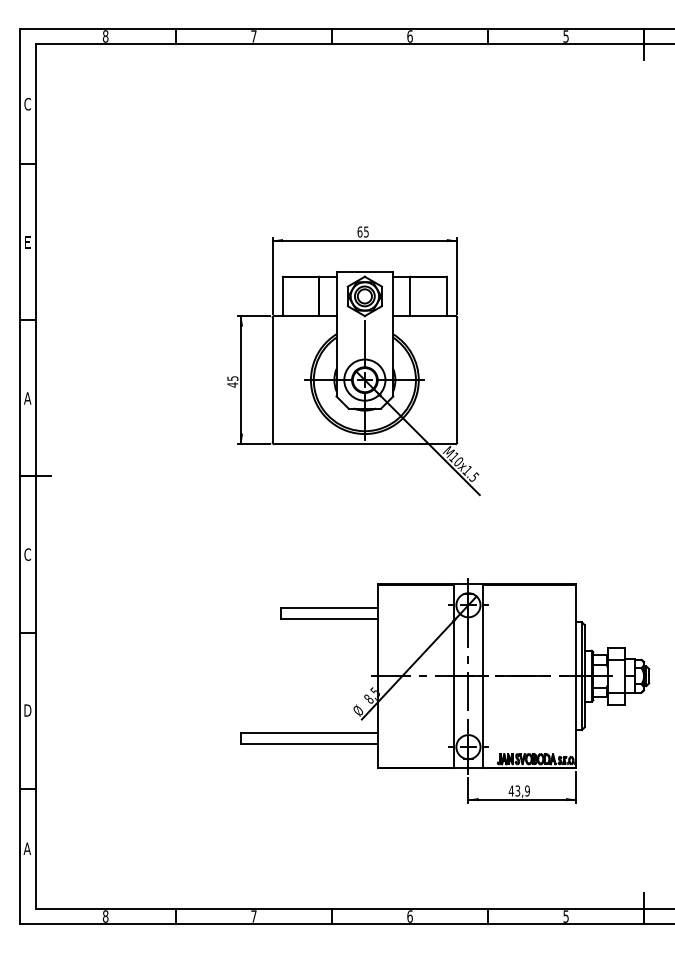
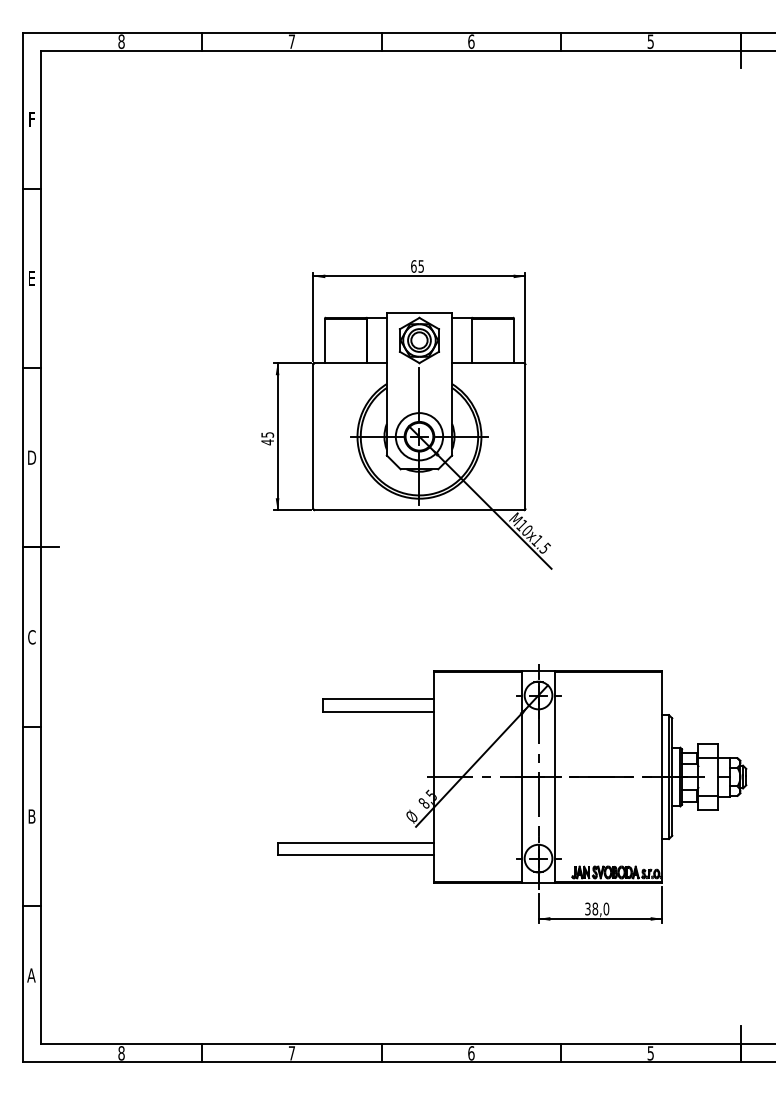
text: (27, 103) -> (31, 118), C -> F
text: (27, 398) -> (31, 457), A -> D
text: (27, 710) -> (31, 816), D -> B
text: (518, 790) -> (596, 908), 43,9 -> 38,0

